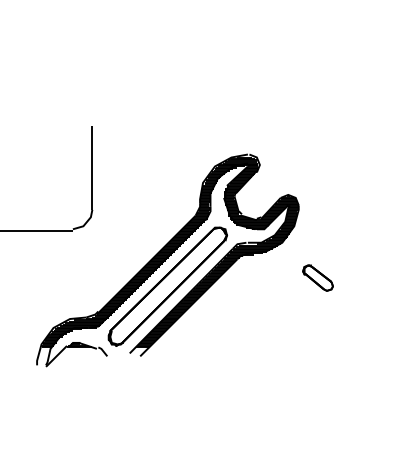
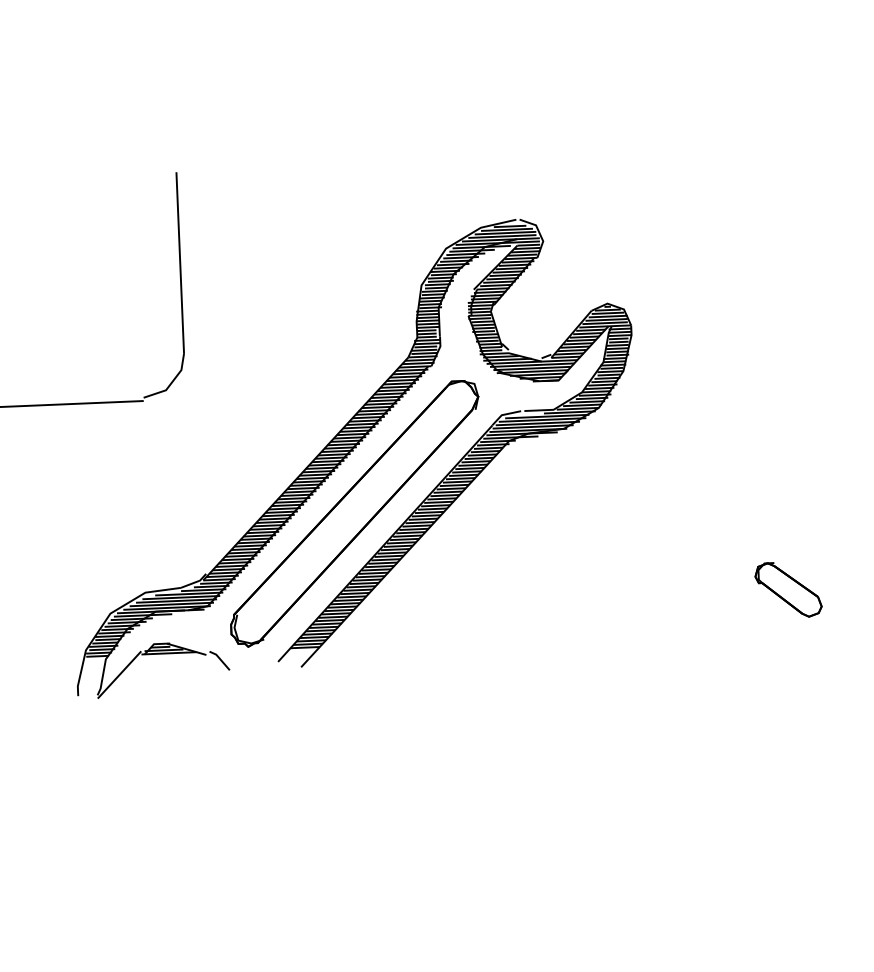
part: (317, 277) -> (787, 588), moved

